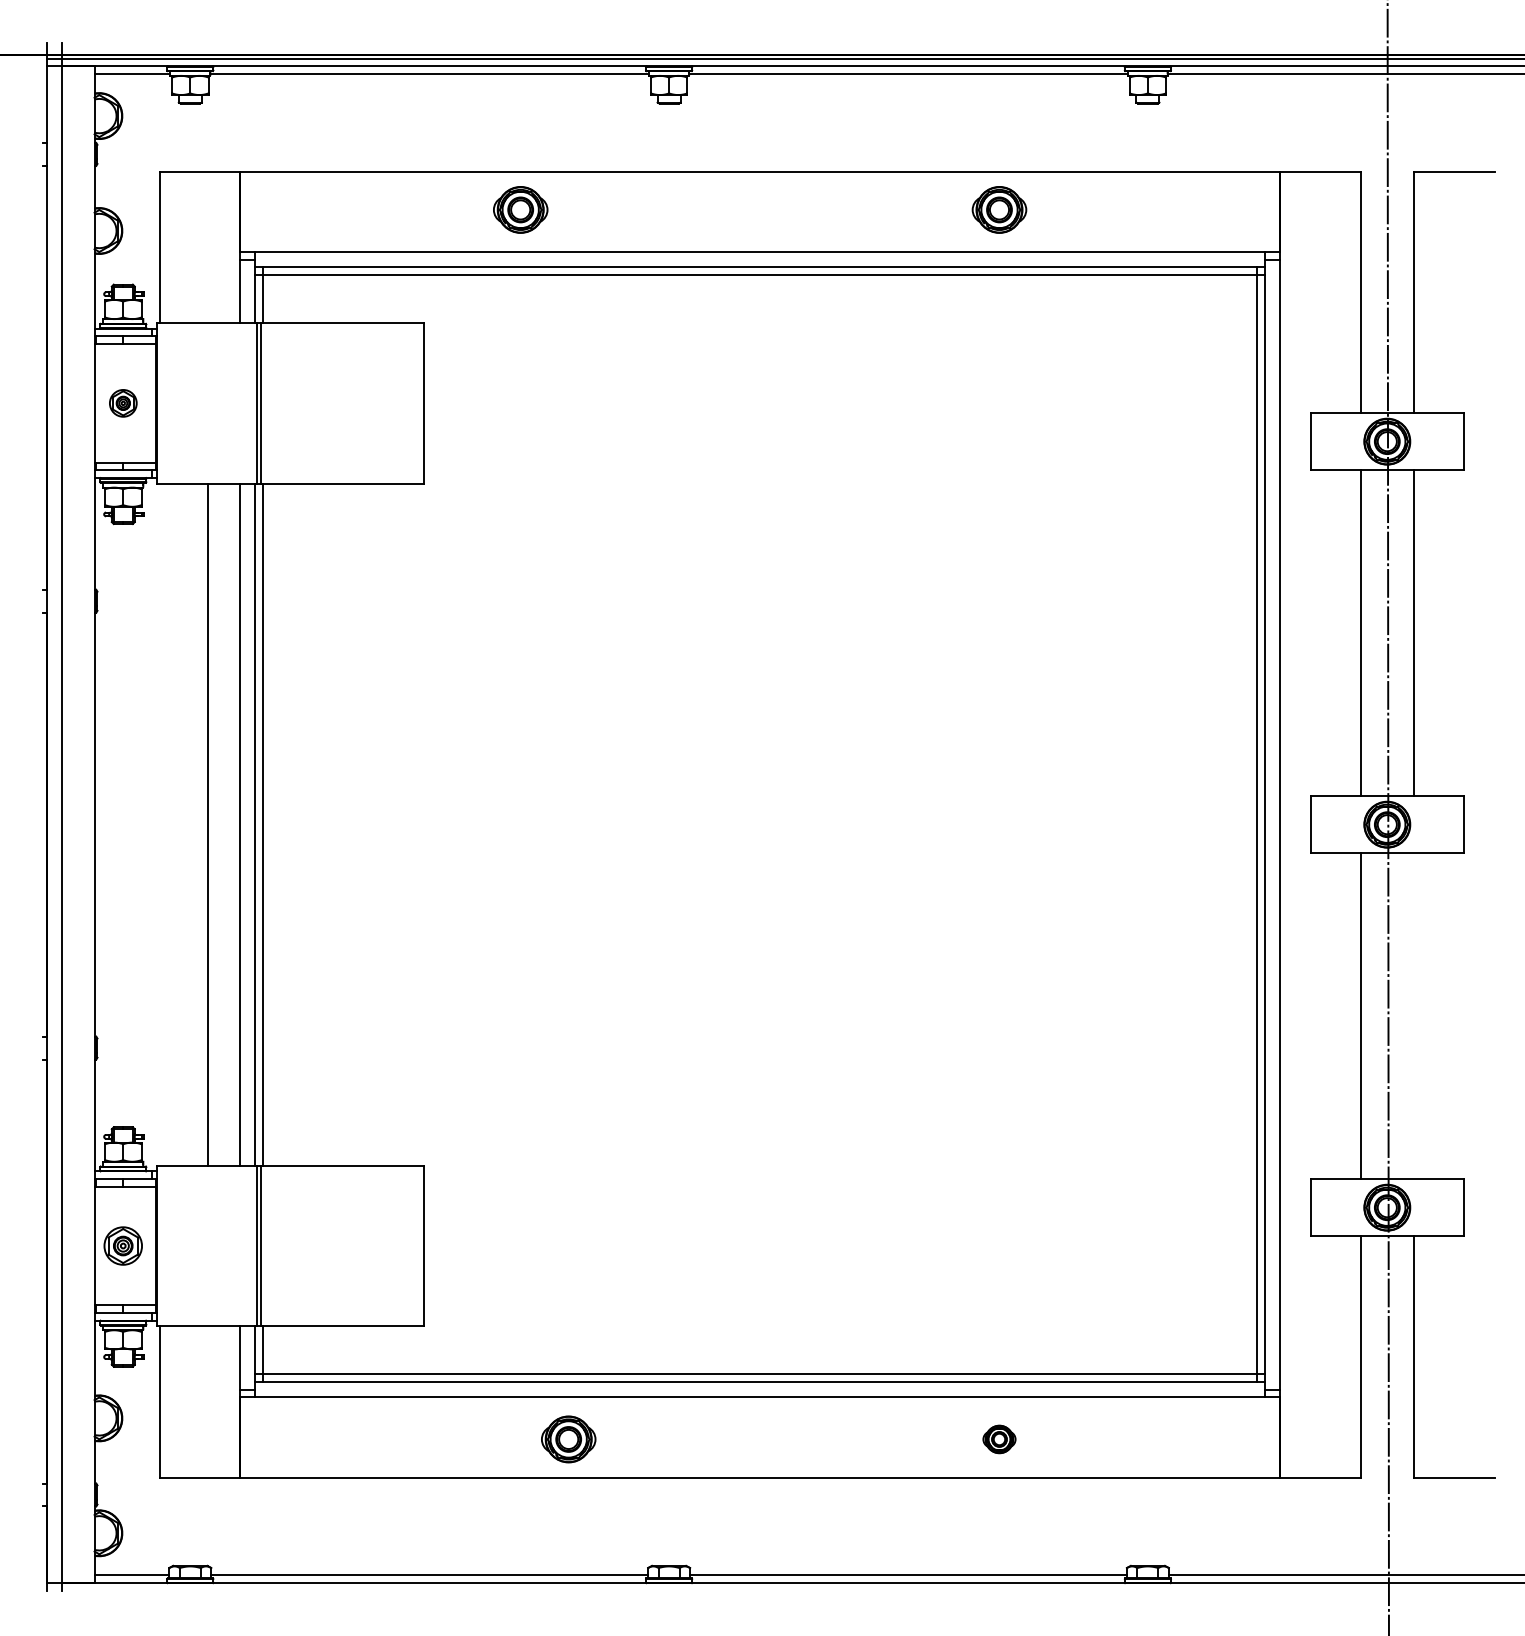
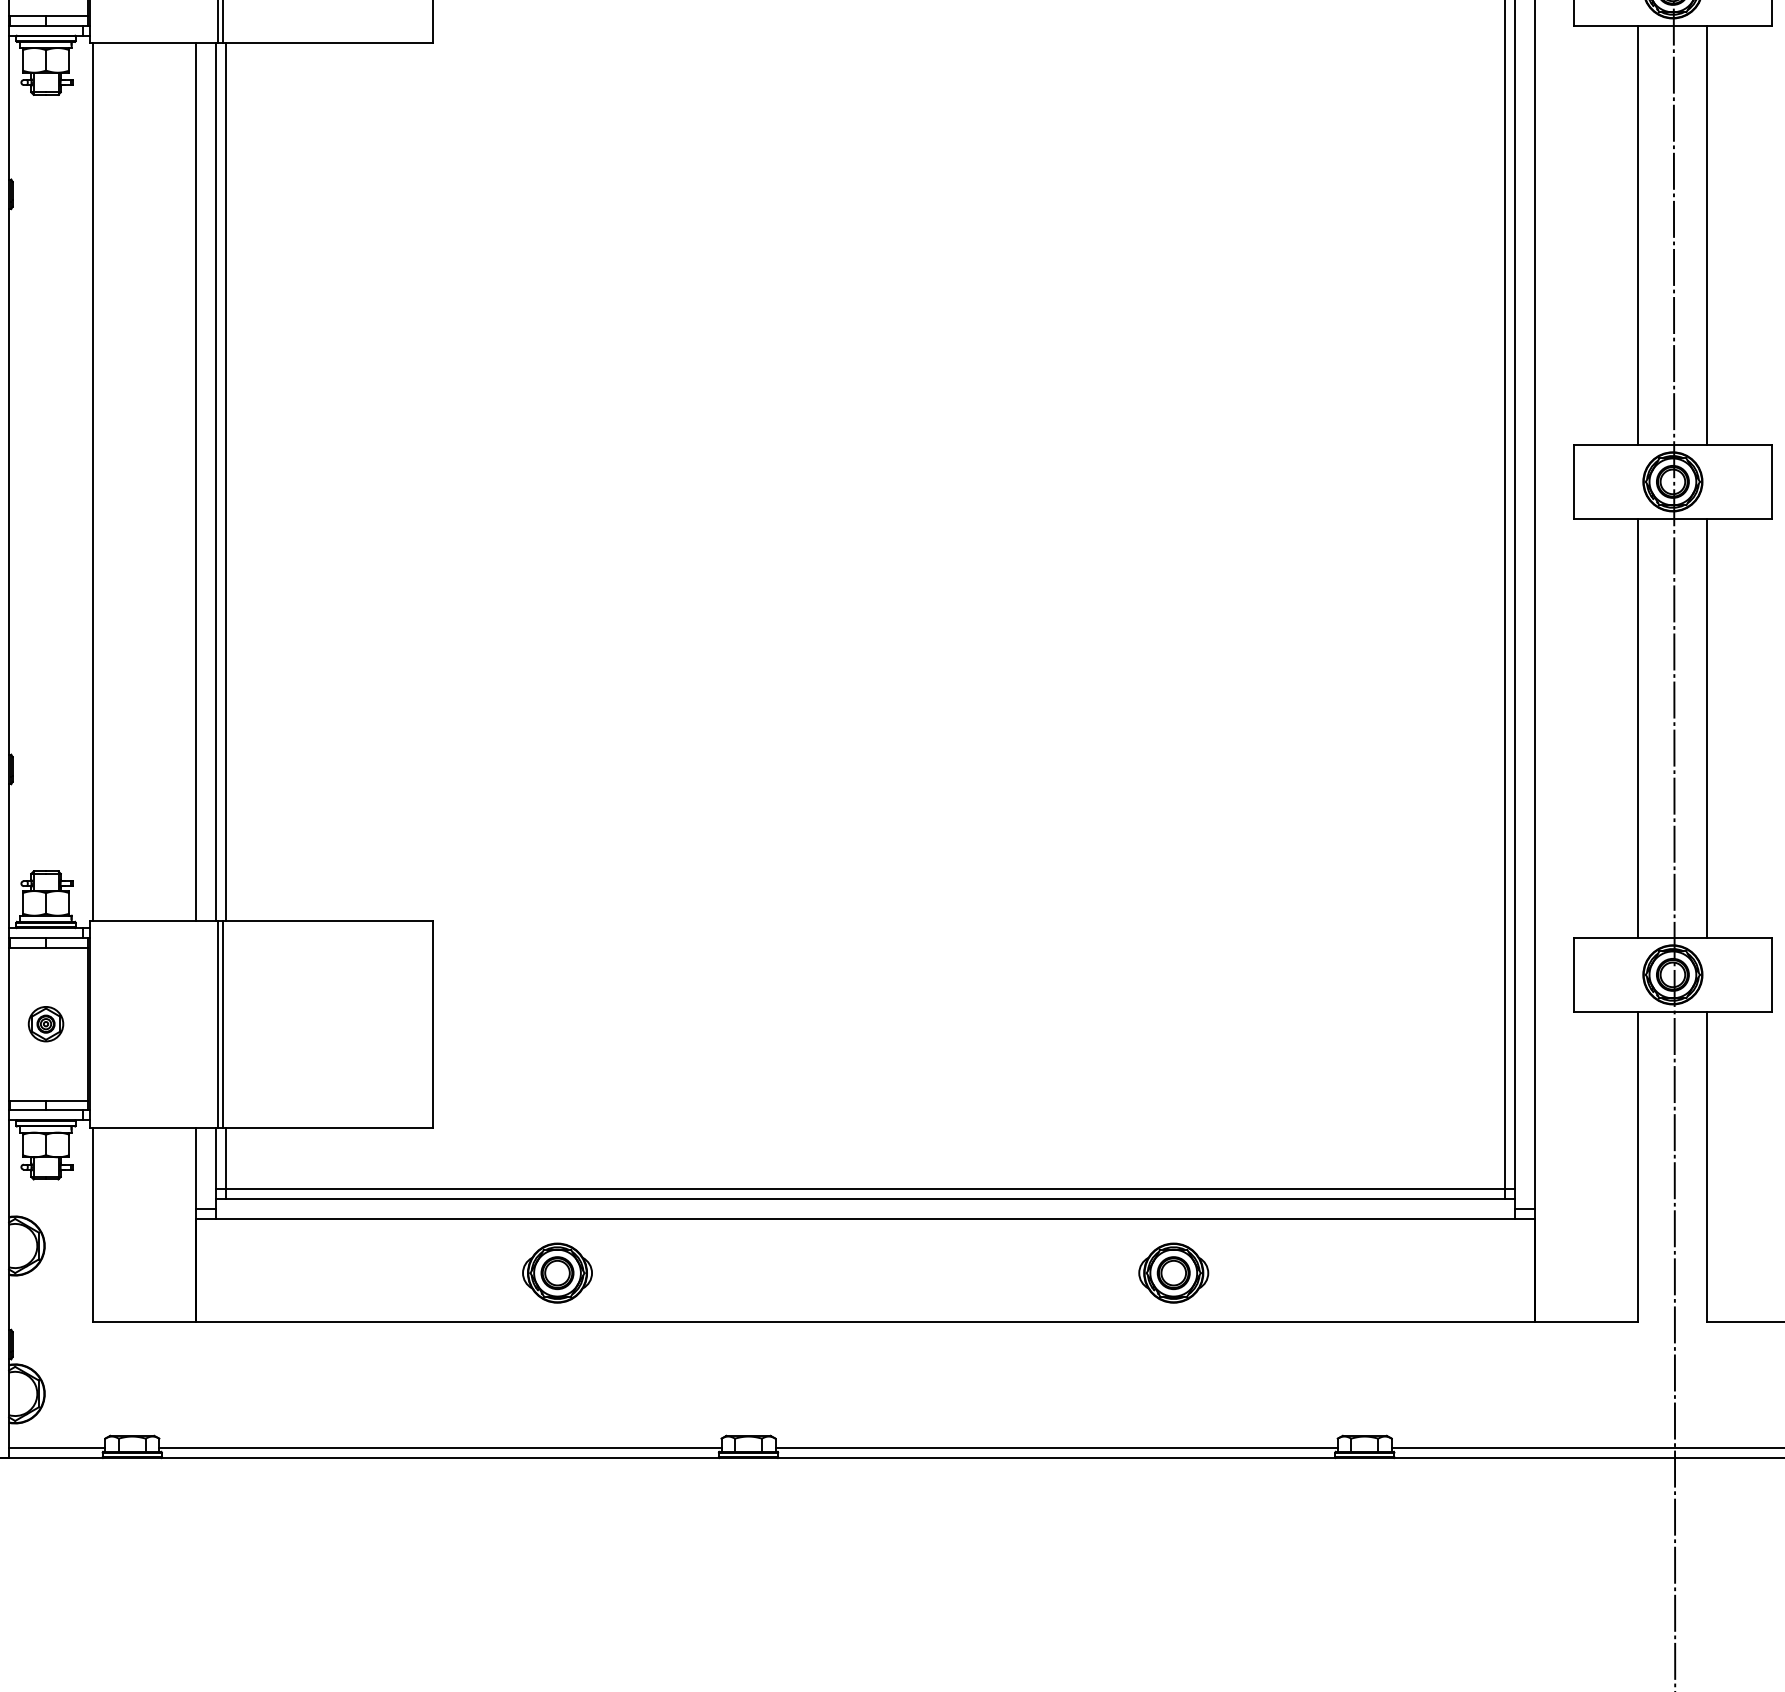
line: (207, 824) -> (92, 481), moved
line: (1414, 1016) -> (1707, 728), added
part: (123, 1245) -> (46, 1023), size x0.71
part: (568, 1439) -> (557, 1273), moved
part: (999, 1439) -> (1173, 1273), size x1.67

